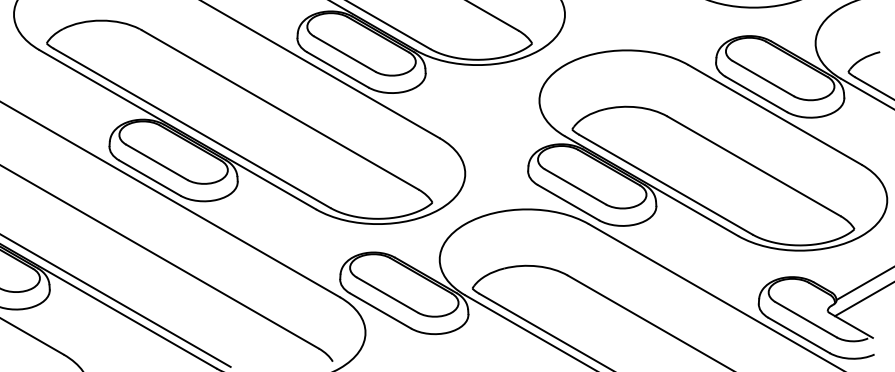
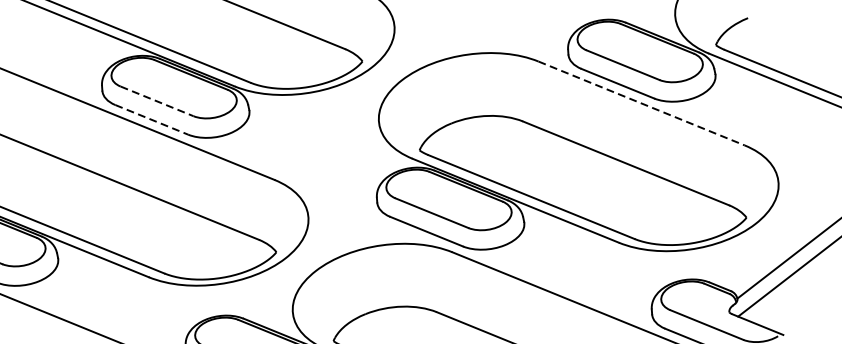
line: (345, 54) -> (157, 101), solid -> dashed
line: (338, 70) -> (152, 120), solid -> dashed
line: (775, 114) -> (641, 102), solid -> dashed

